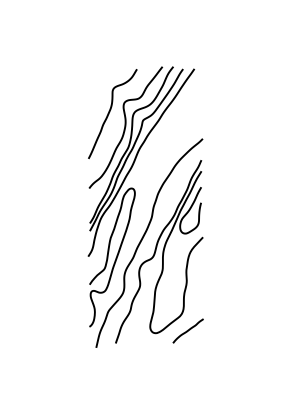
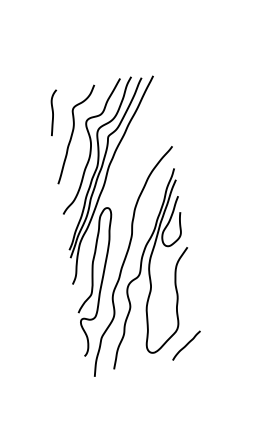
curve: (94, 90) -> (53, 113), added

